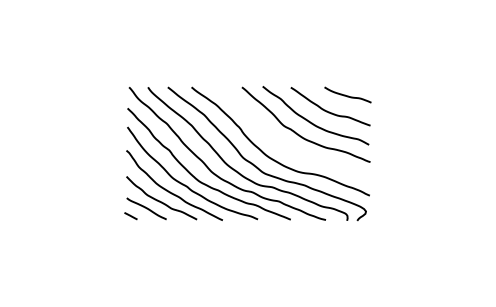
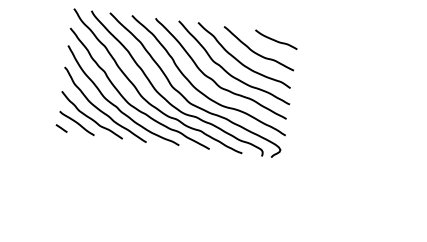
curve: (285, 144) -> (212, 78), added

